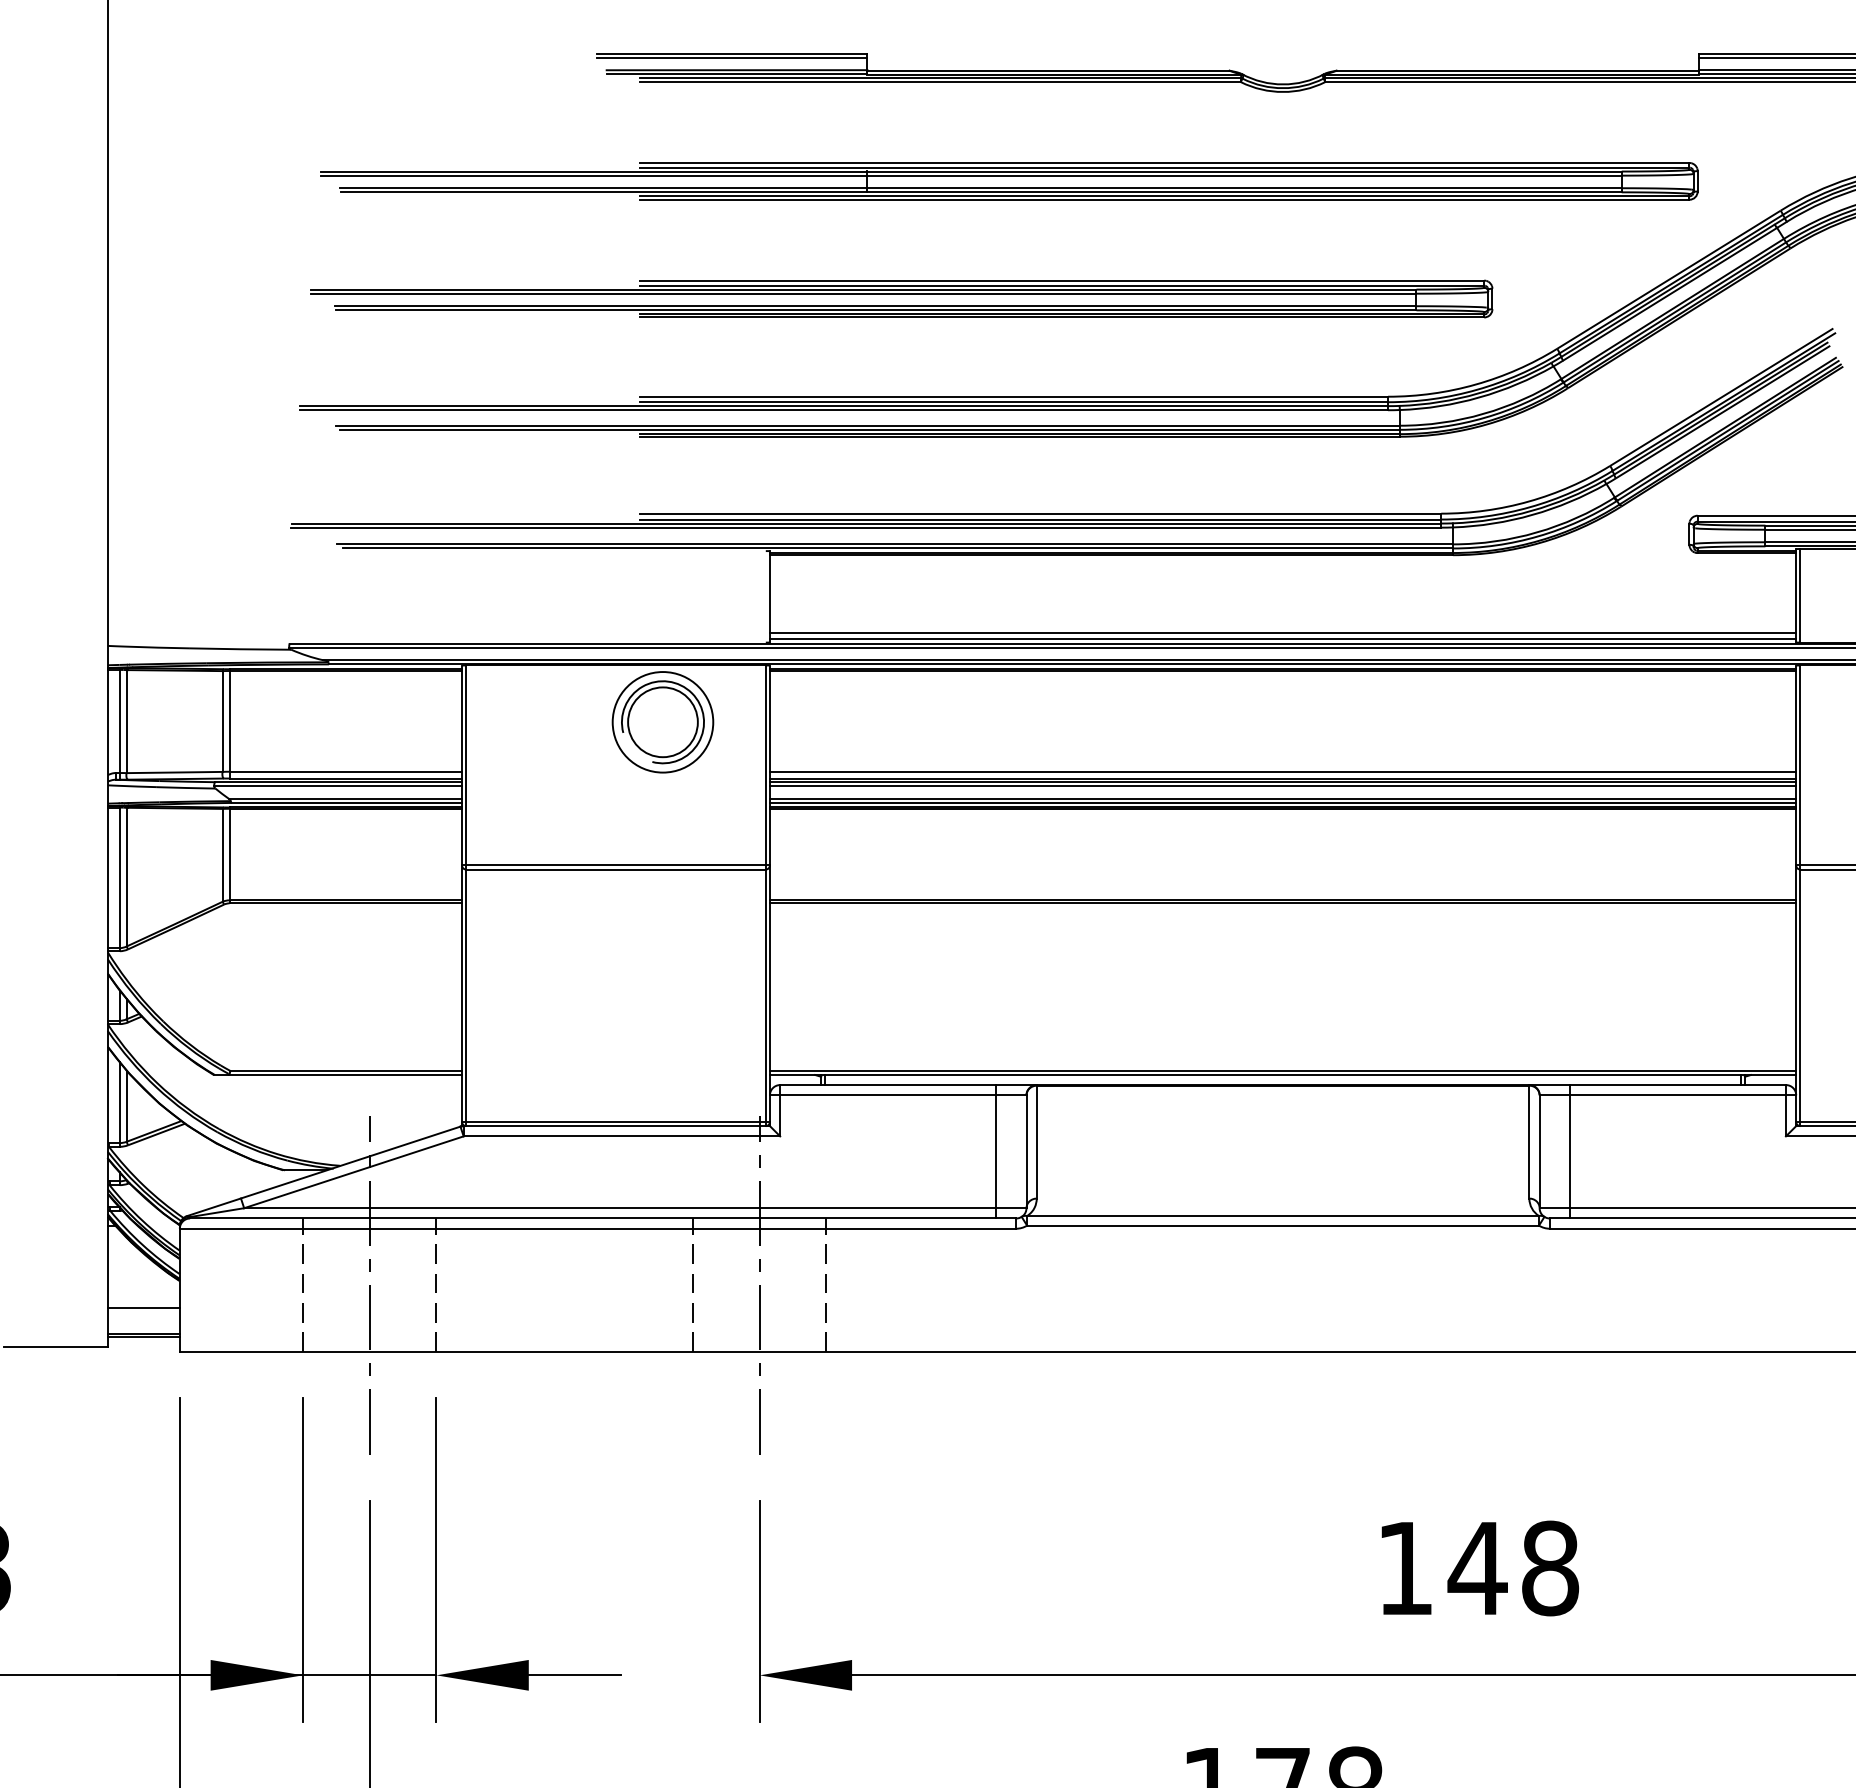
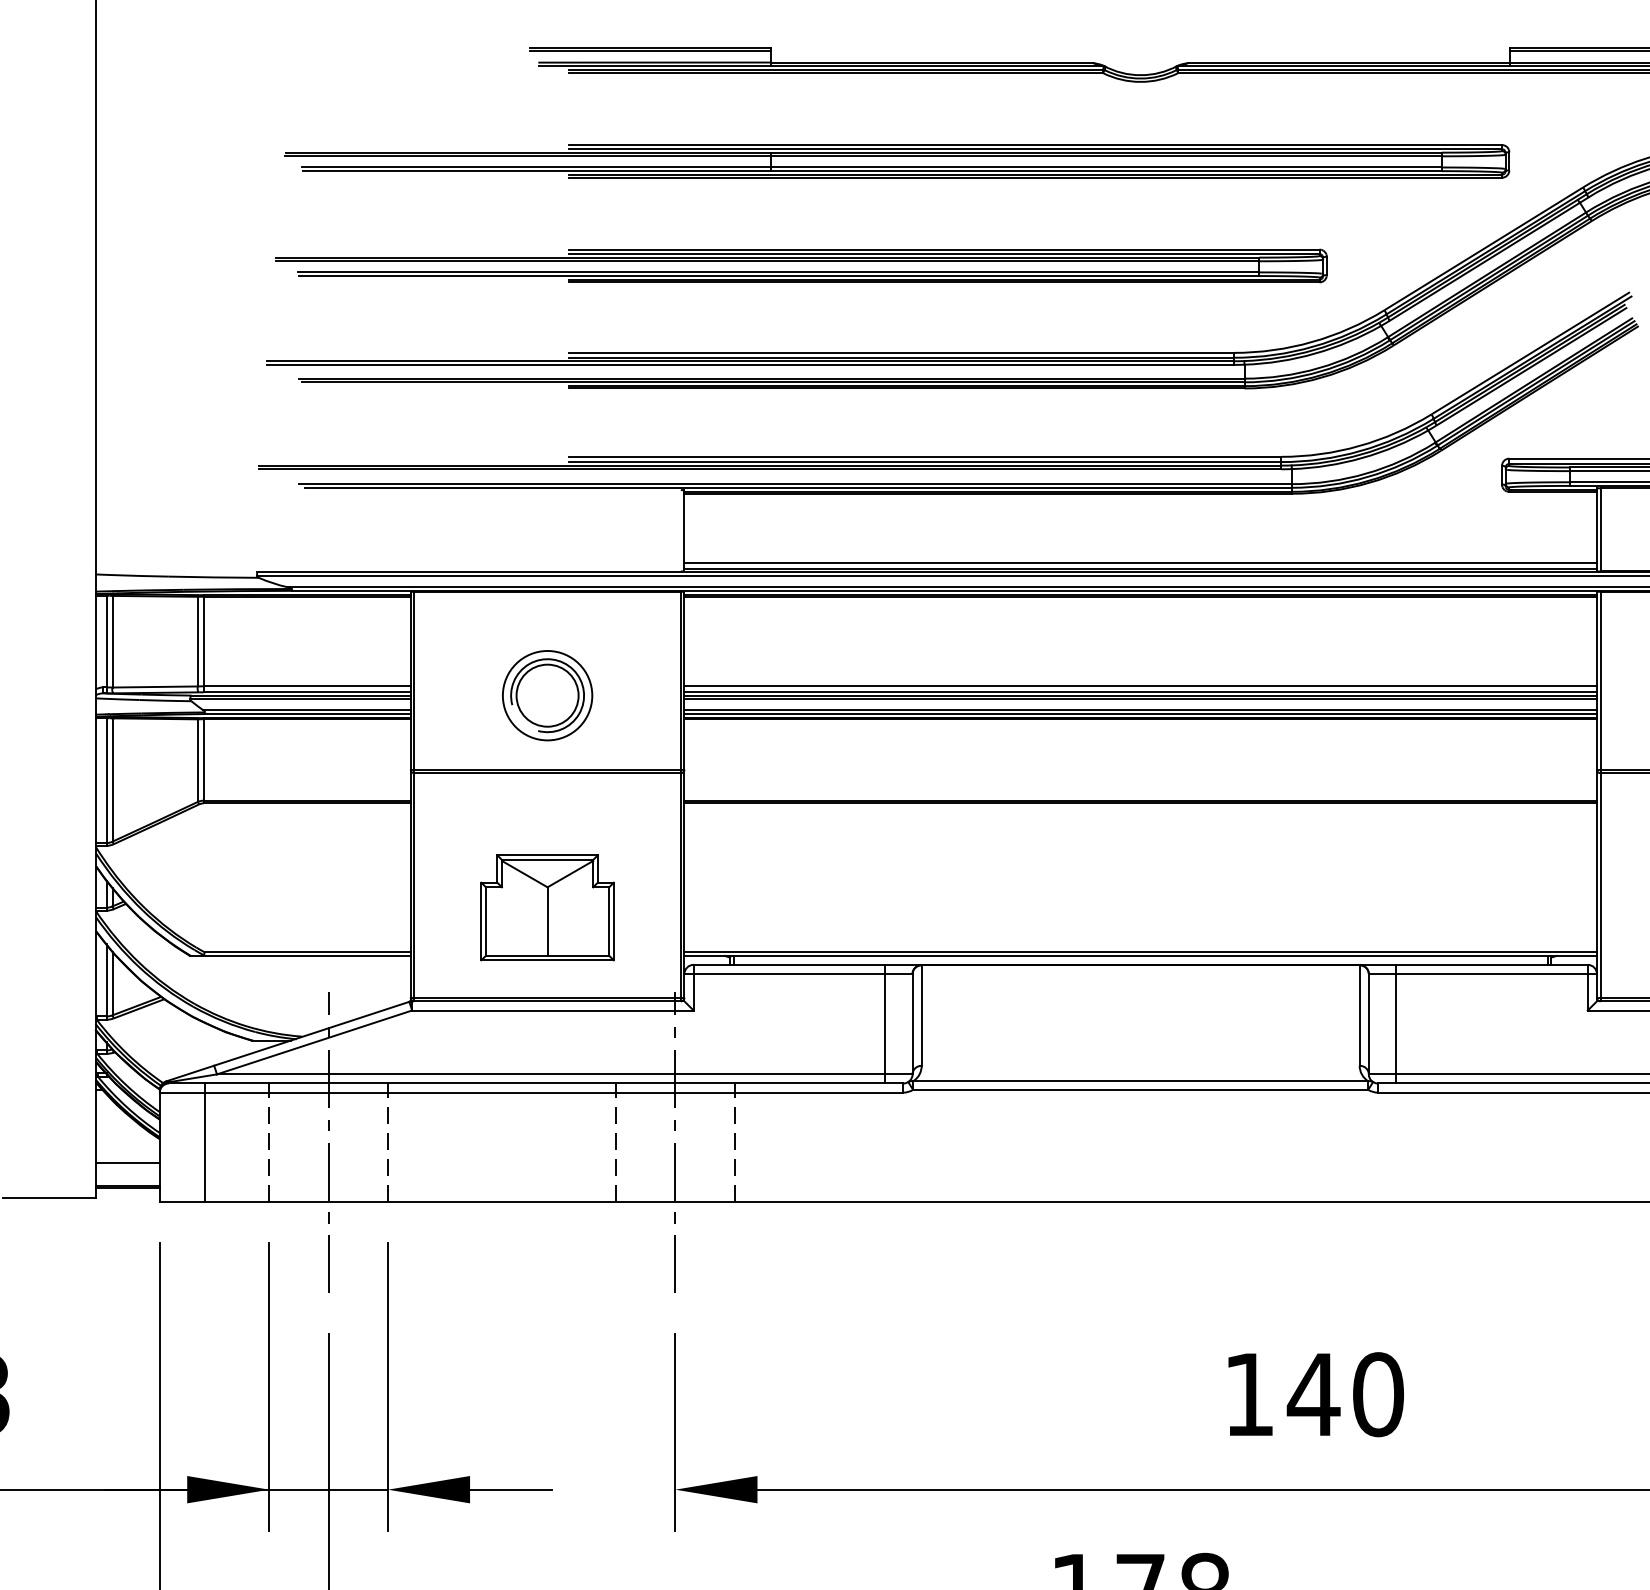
part: (662, 722) -> (547, 695), moved
part: (615, 1020) -> (547, 907), added
line: (231, 1284) -> (205, 1142), added
text: (1550, 1568) -> (1378, 1394), 148 -> 140

